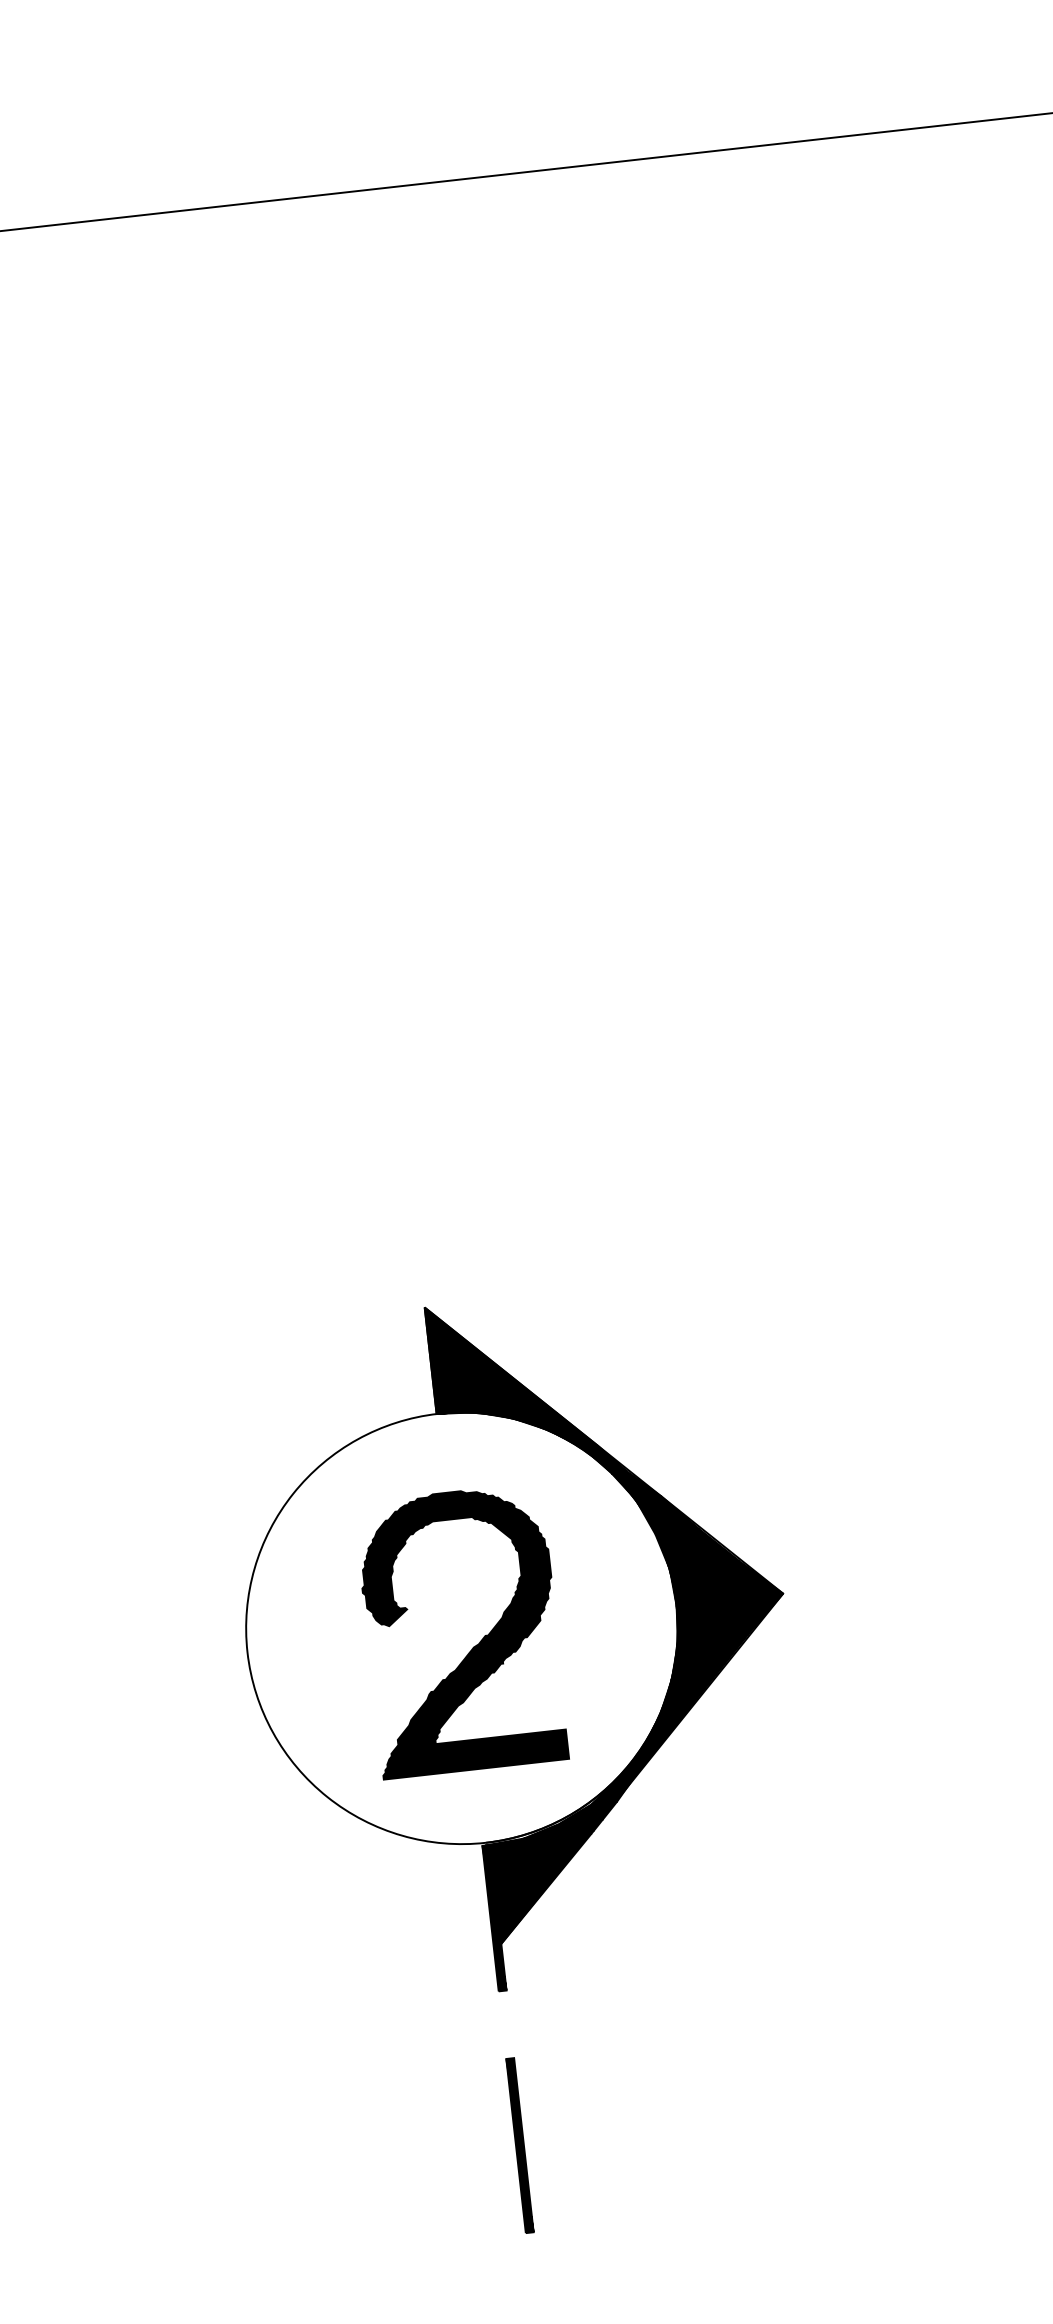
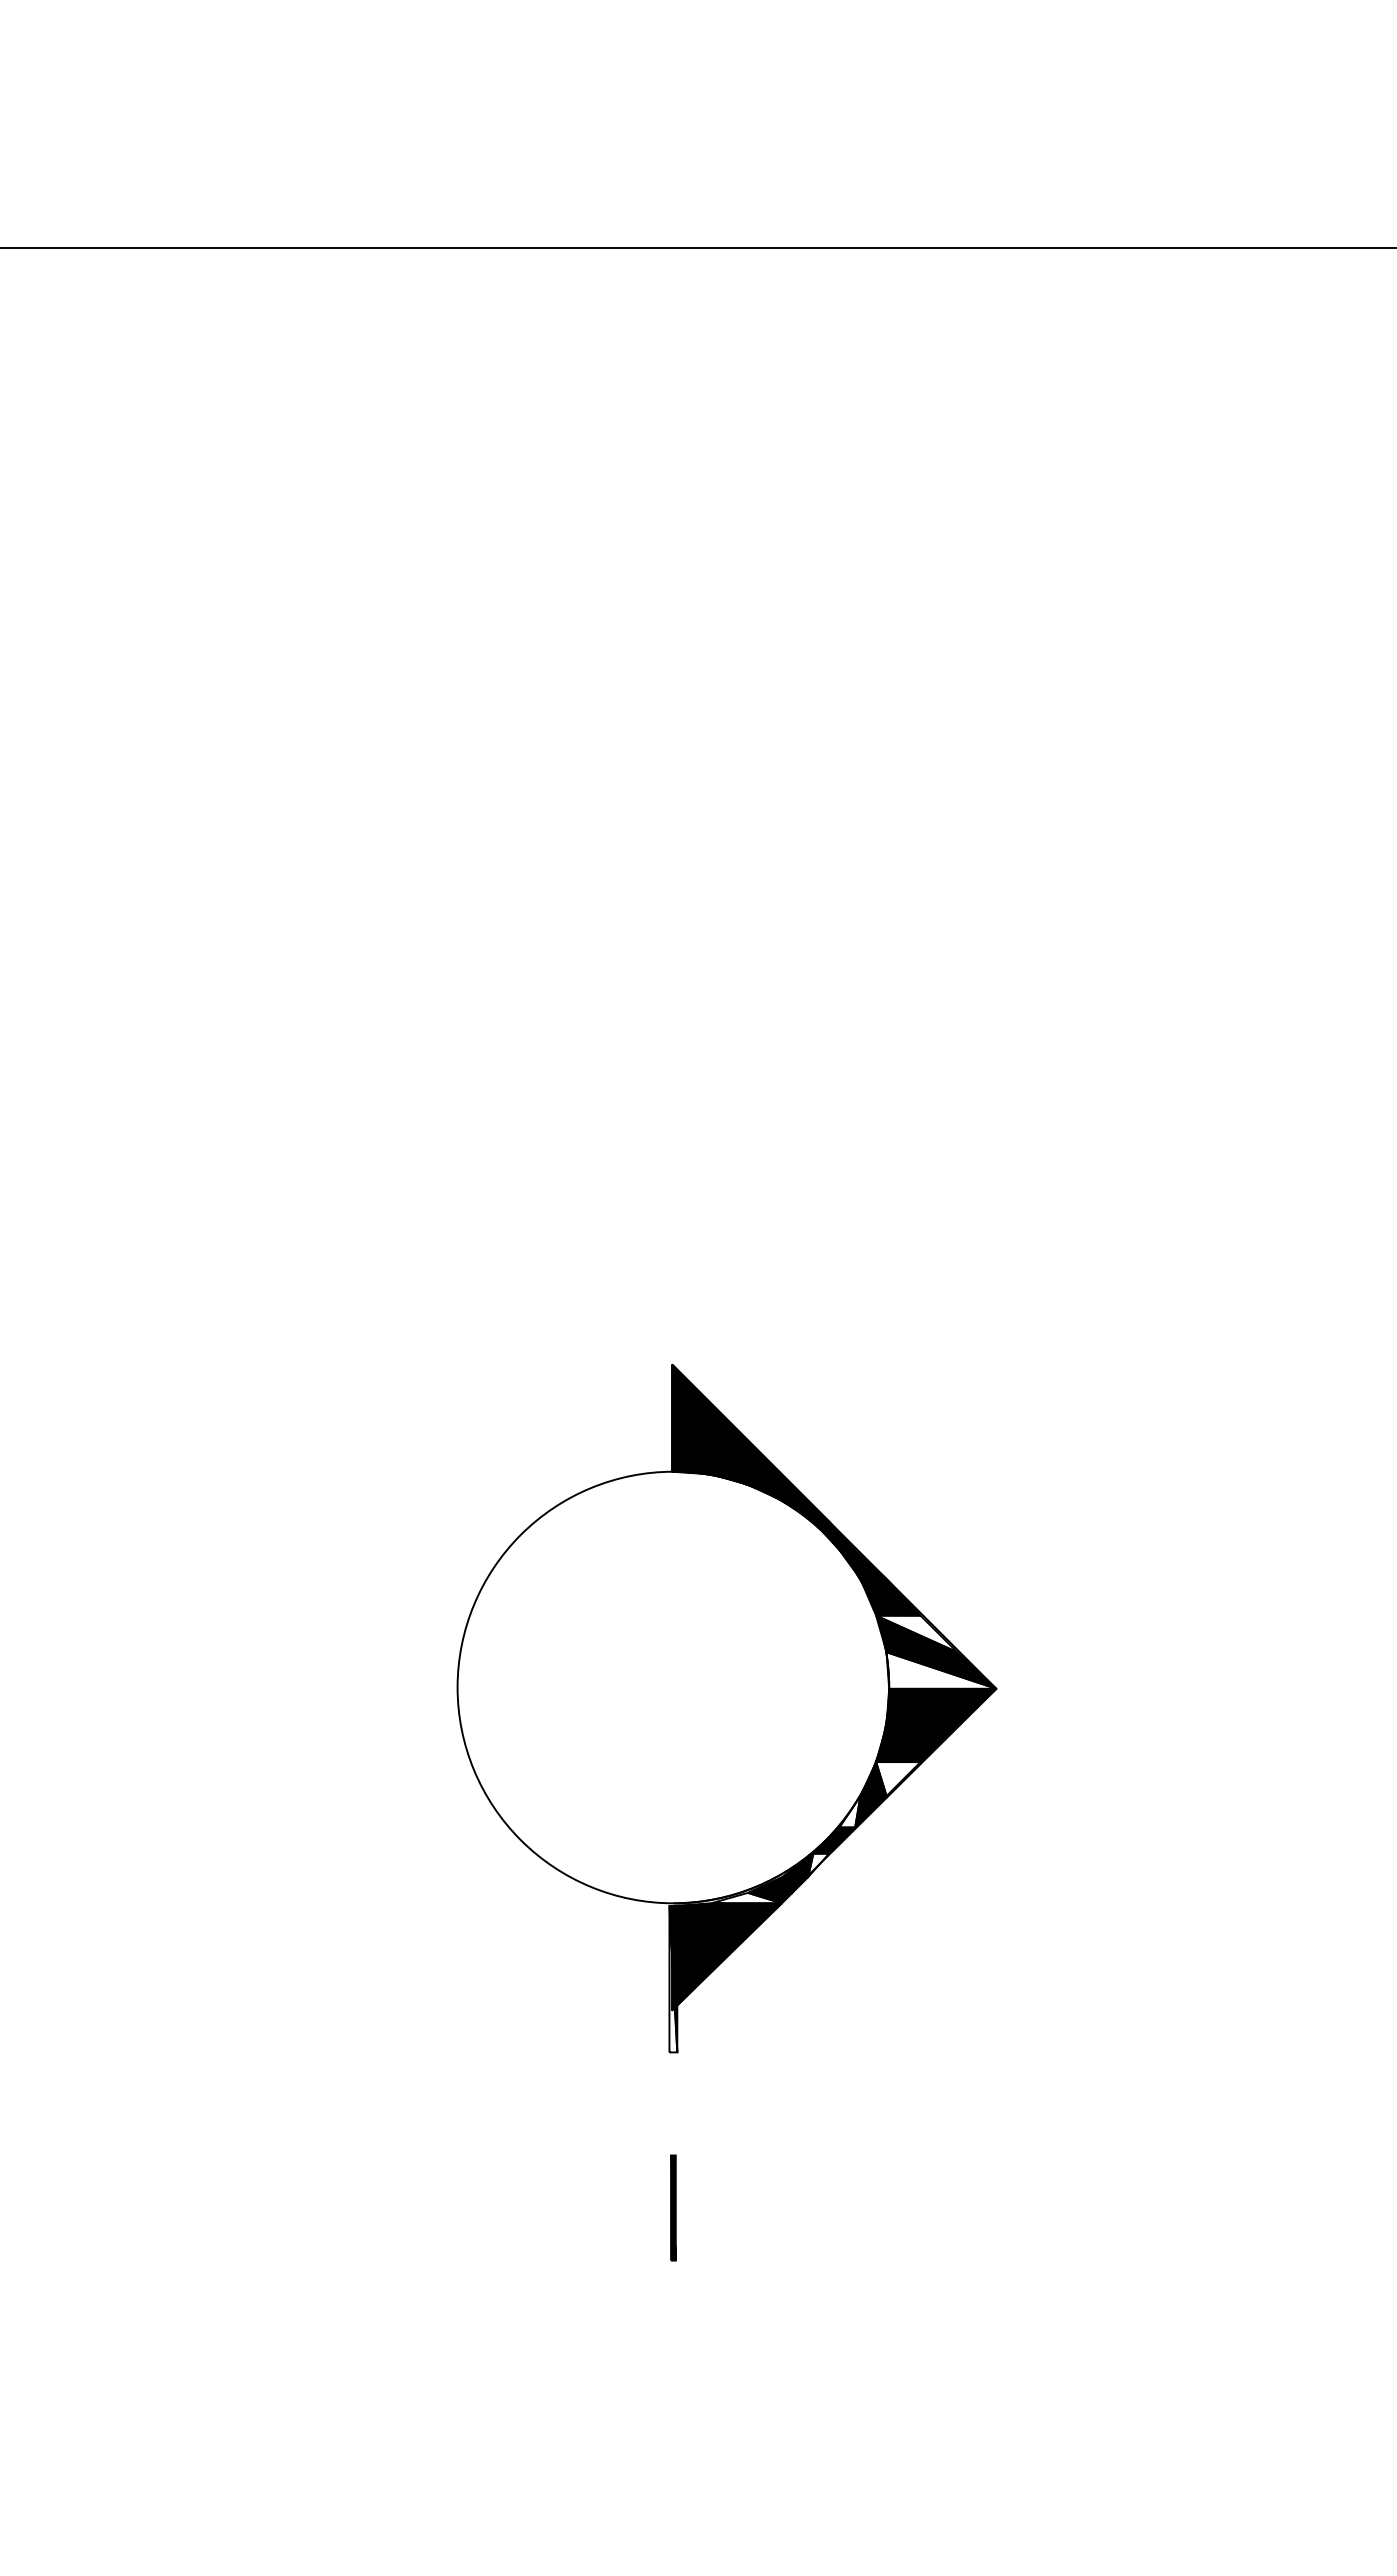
fill: (697, 1547) -> (916, 1633), removed
fill: (726, 1581) -> (941, 1670), removed
part: (474, 1646) -> (683, 1706), removed
fill: (695, 1694) -> (898, 1779), removed
fill: (650, 1731) -> (849, 1811), removed
fill: (626, 1789) -> (818, 1865), removed
fill: (558, 1828) -> (746, 1897), removed
fill: (494, 1917) -> (673, 1978), removed
part: (520, 2145) -> (673, 2207), size x0.6

